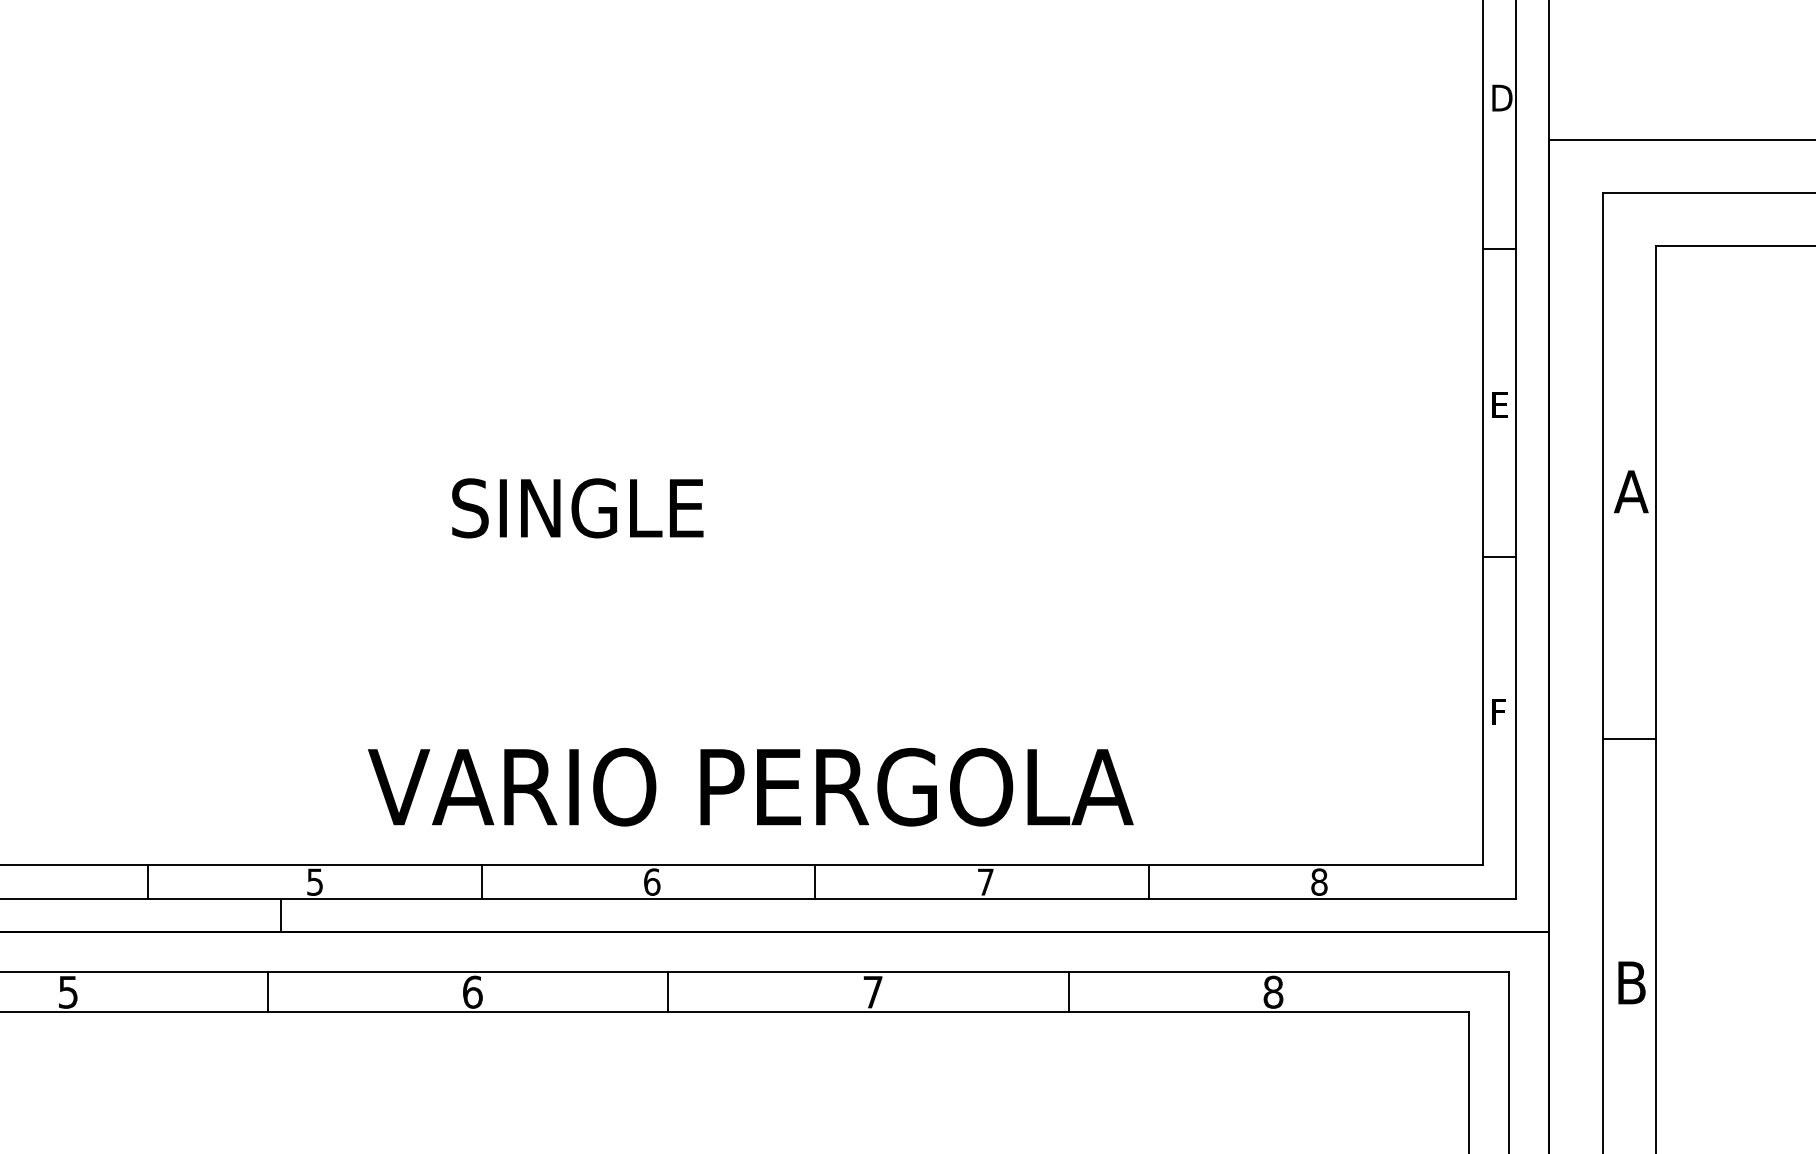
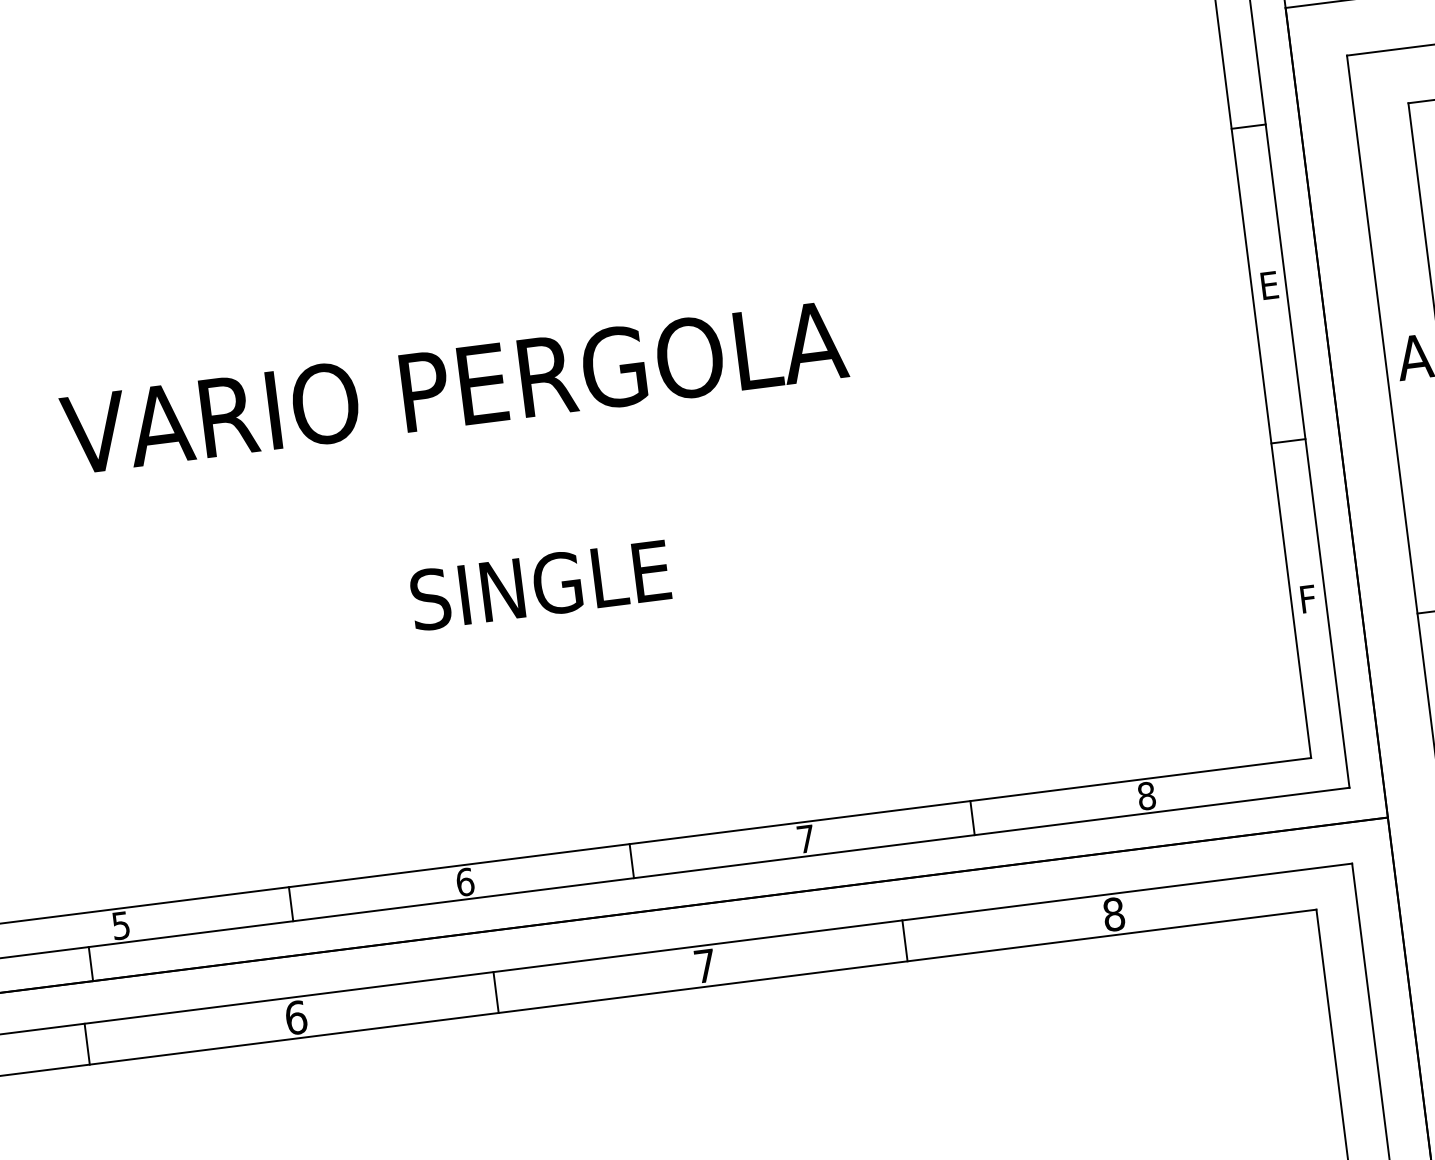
text: (577, 508) -> (540, 585), moved
text: (750, 787) -> (454, 387), moved

